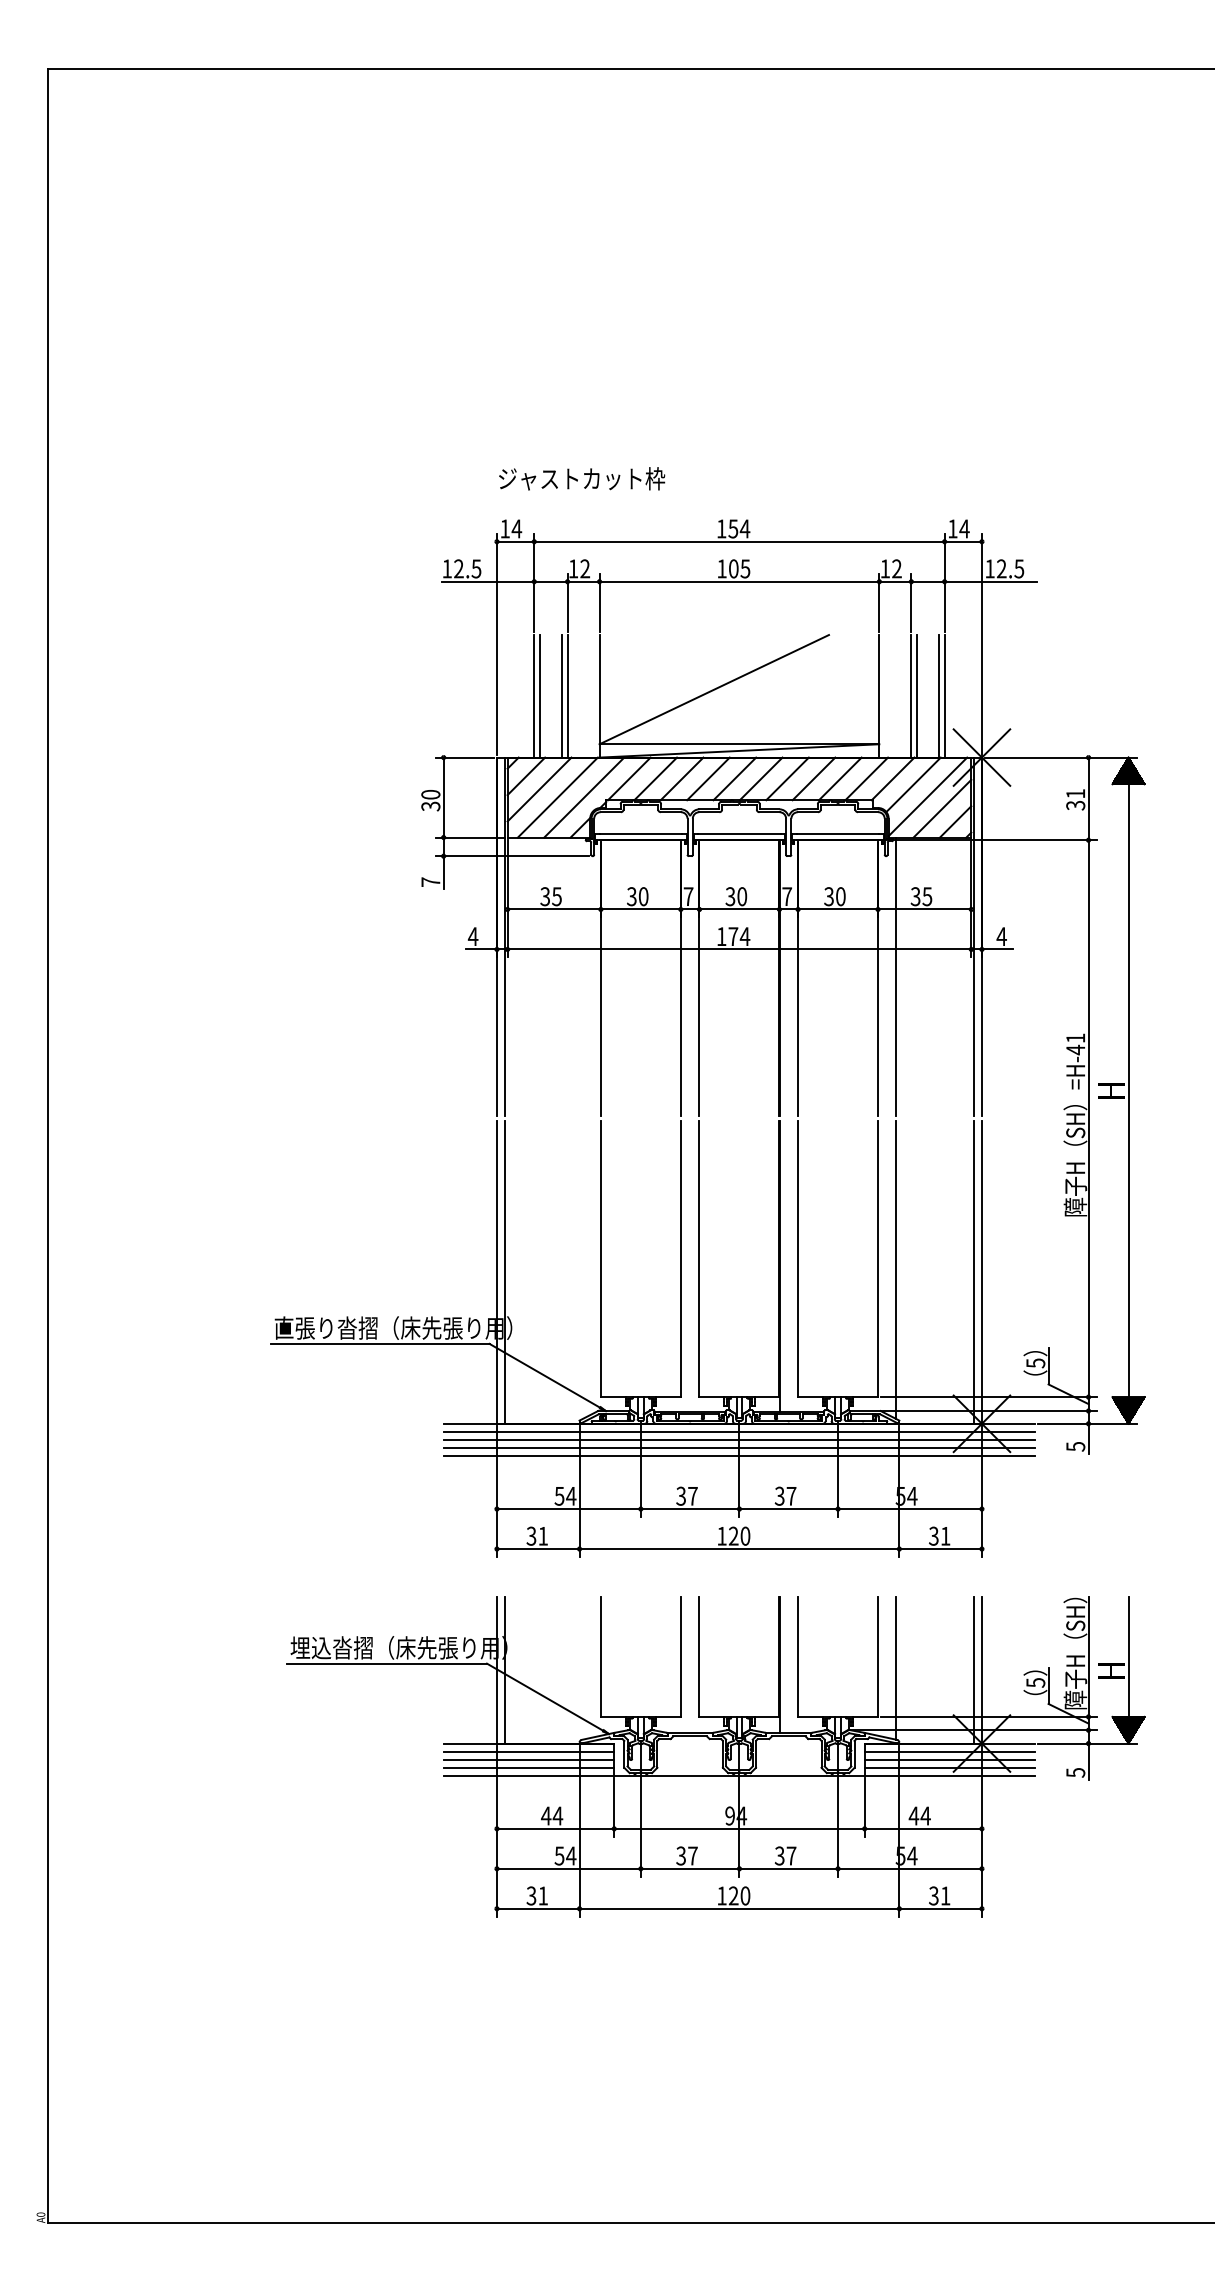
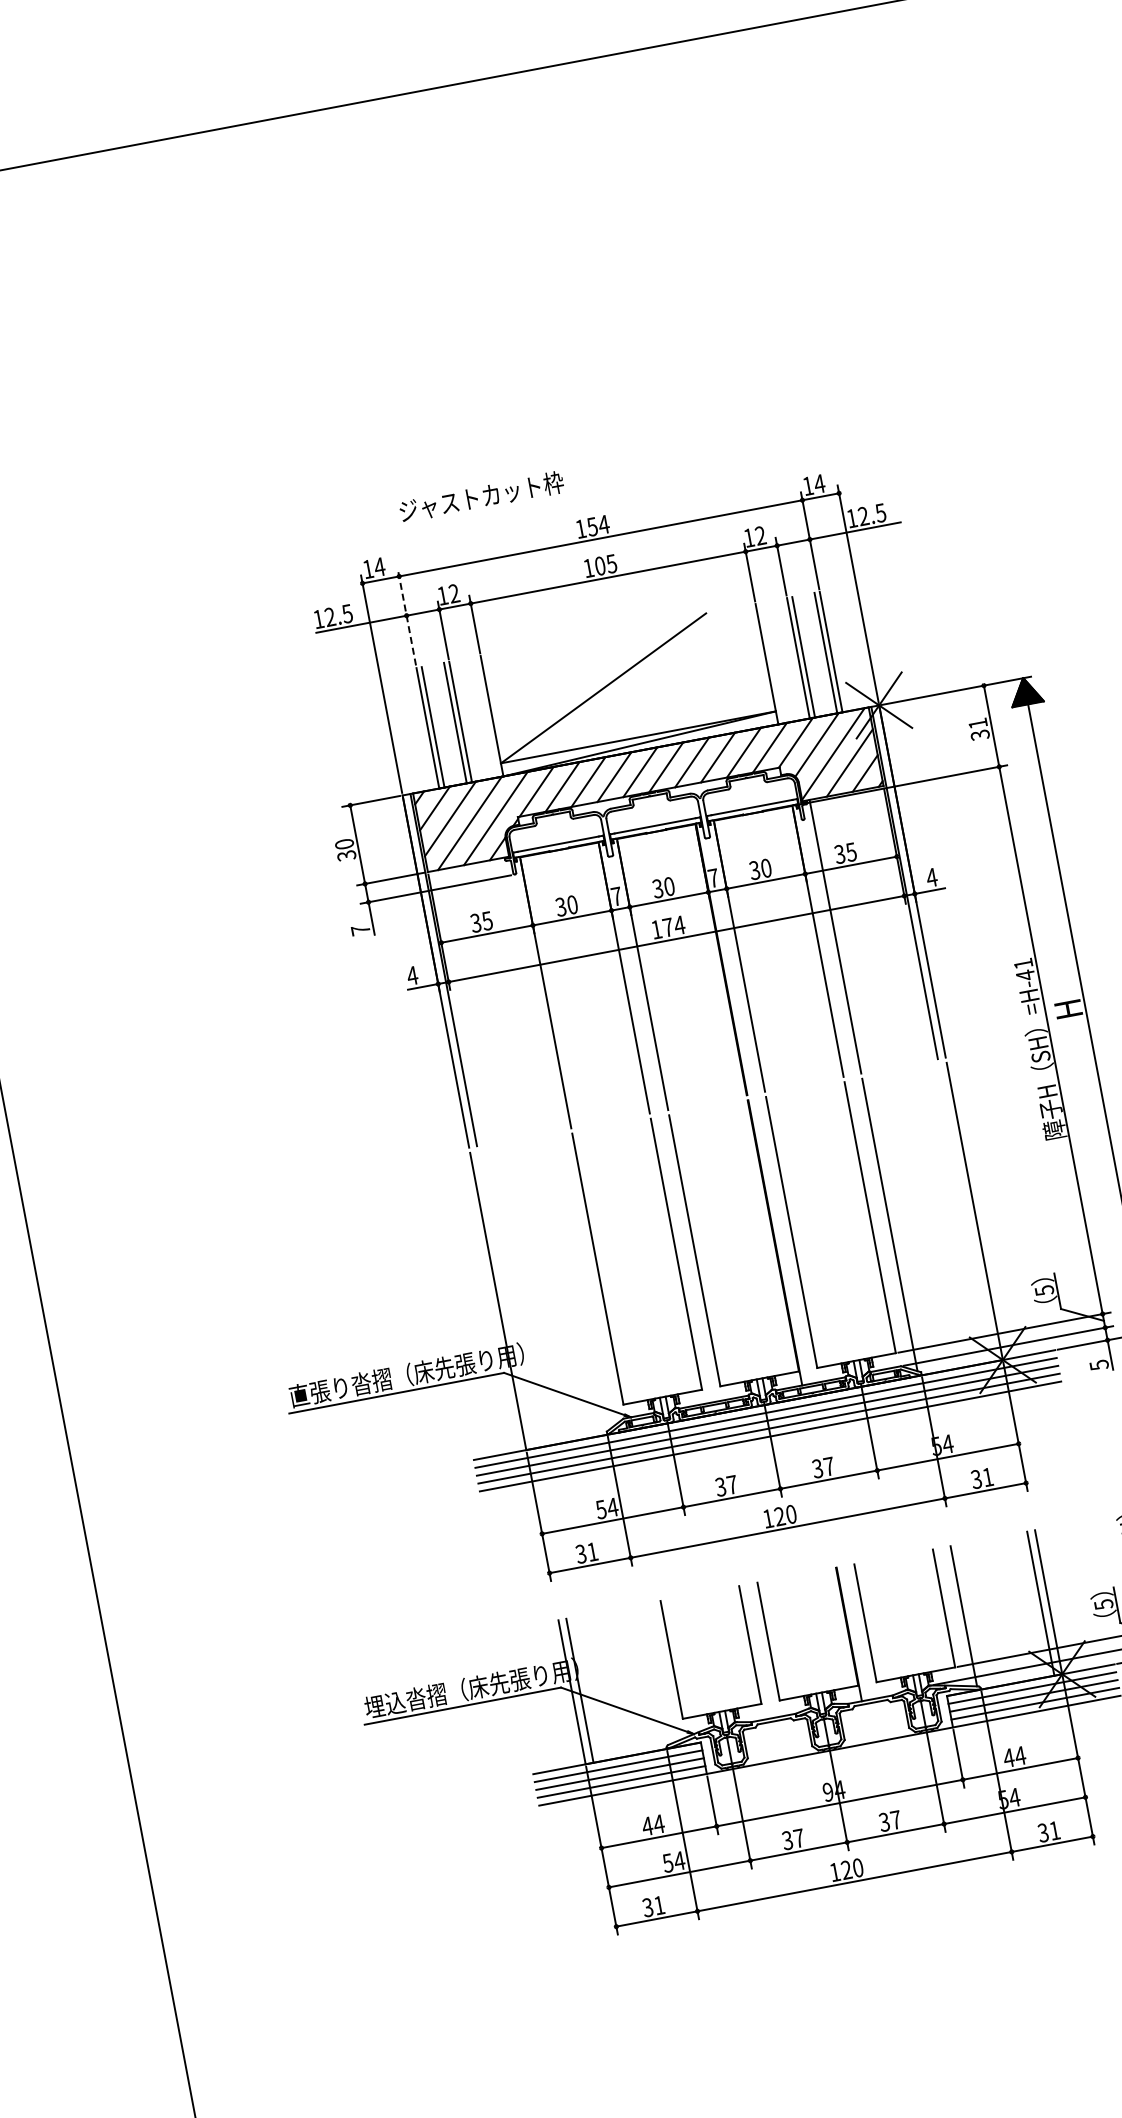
text: (582, 478) -> (482, 496), moved
line: (534, 582) -> (407, 616), solid -> dashed
line: (504, 1272) -> (505, 1300), removed
line: (973, 1272) -> (966, 1212), removed

